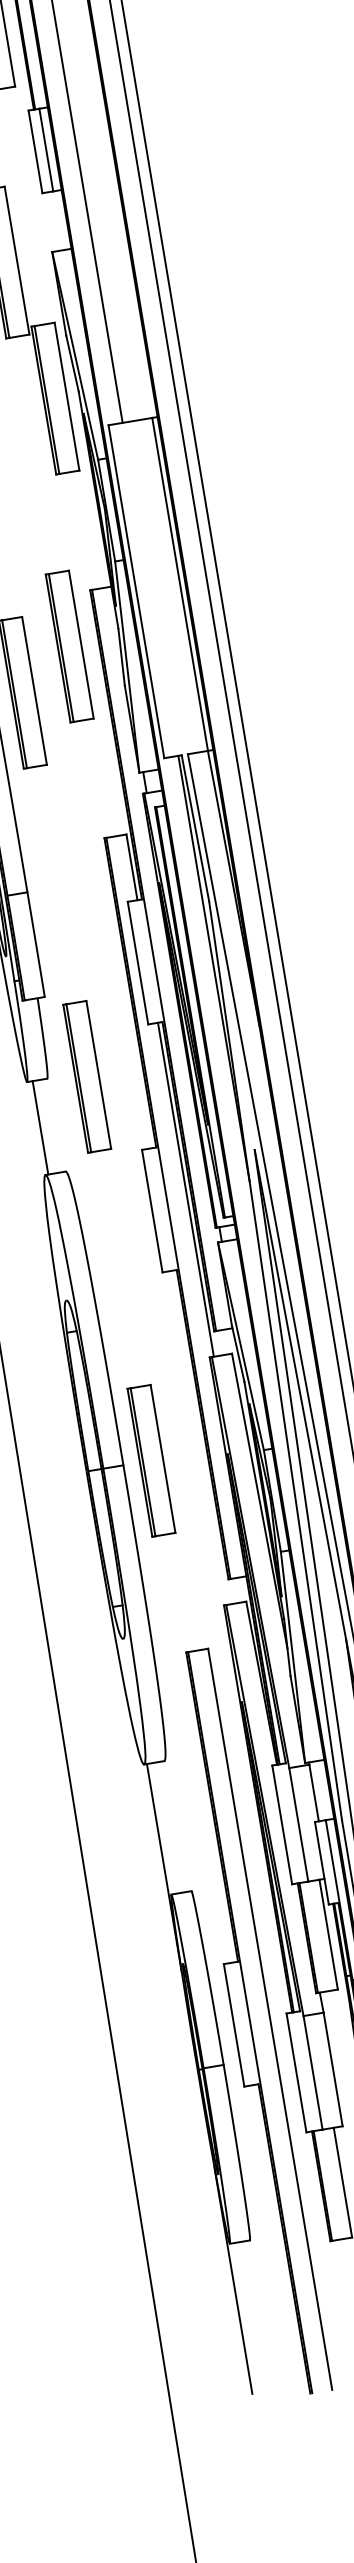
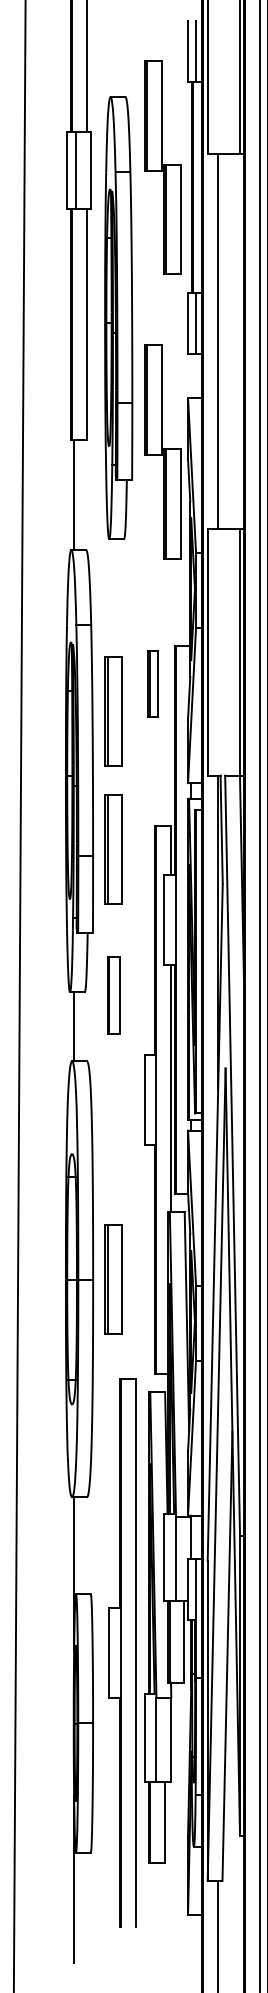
part: (70, 645) -> (153, 683), size x0.6
part: (53, 879) -> (113, 849), added
part: (86, 1076) -> (113, 995), size x0.7
part: (251, 2021) -> (122, 1652), moved

